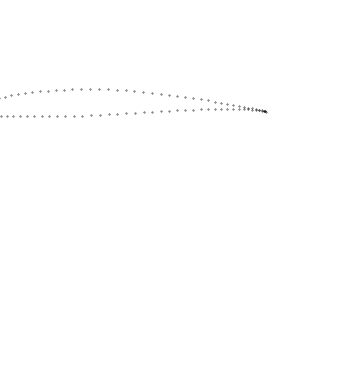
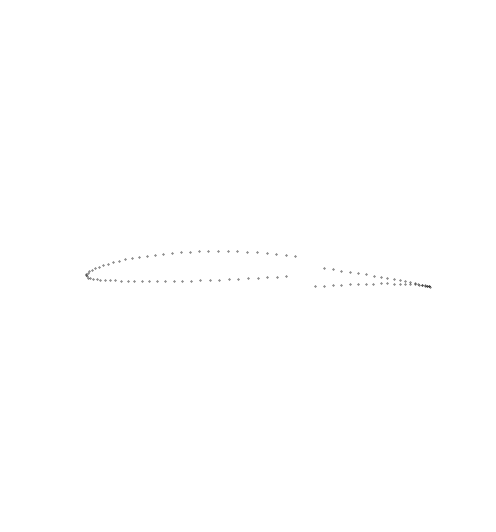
part: (213, 103) -> (372, 277), moved

